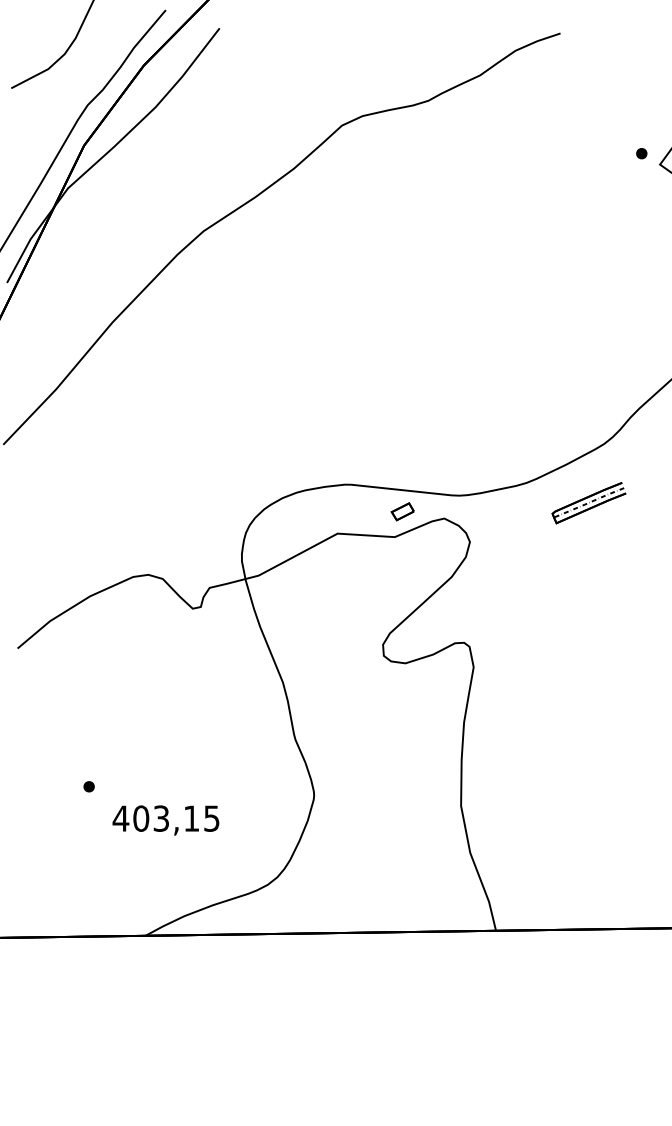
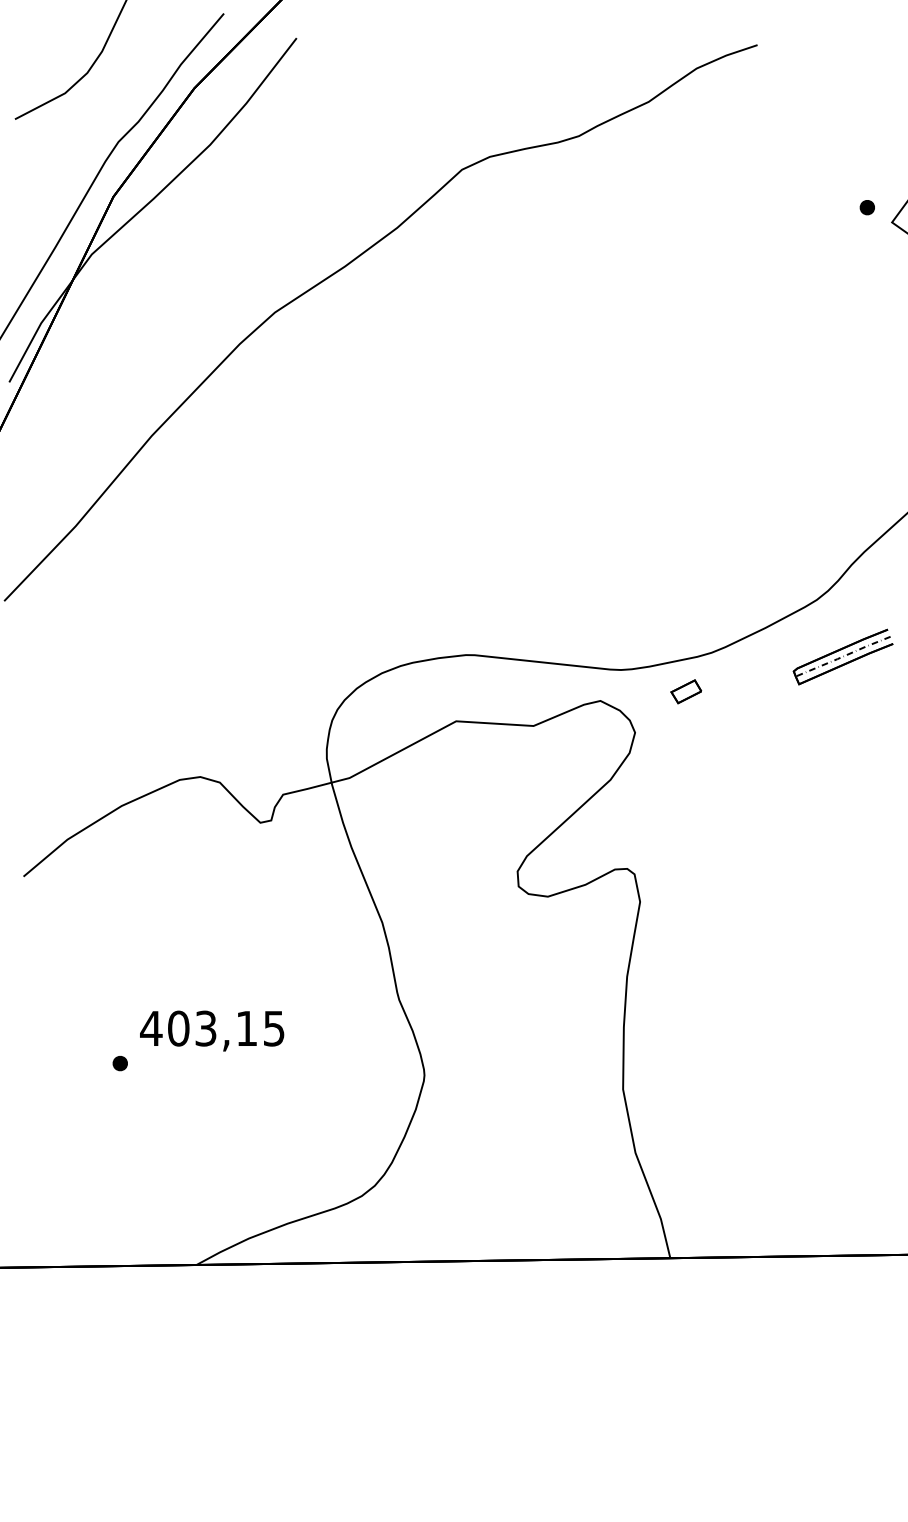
part: (588, 502) -> (842, 656), moved
part: (402, 511) -> (686, 691), moved
text: (166, 820) -> (212, 1030), moved

